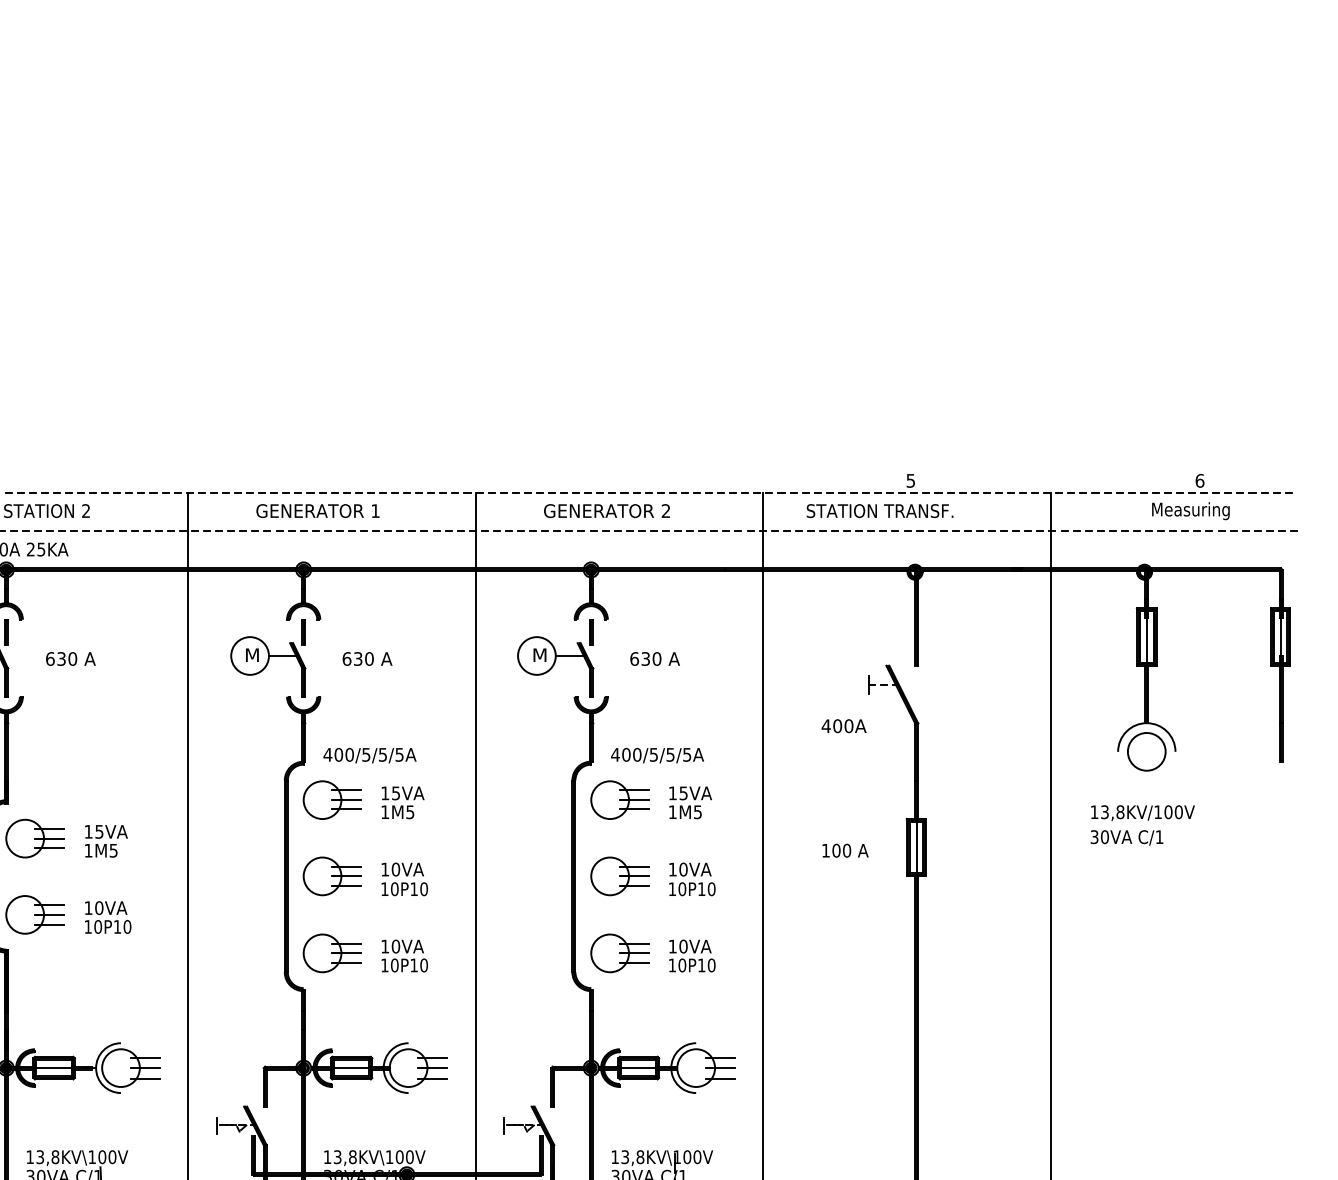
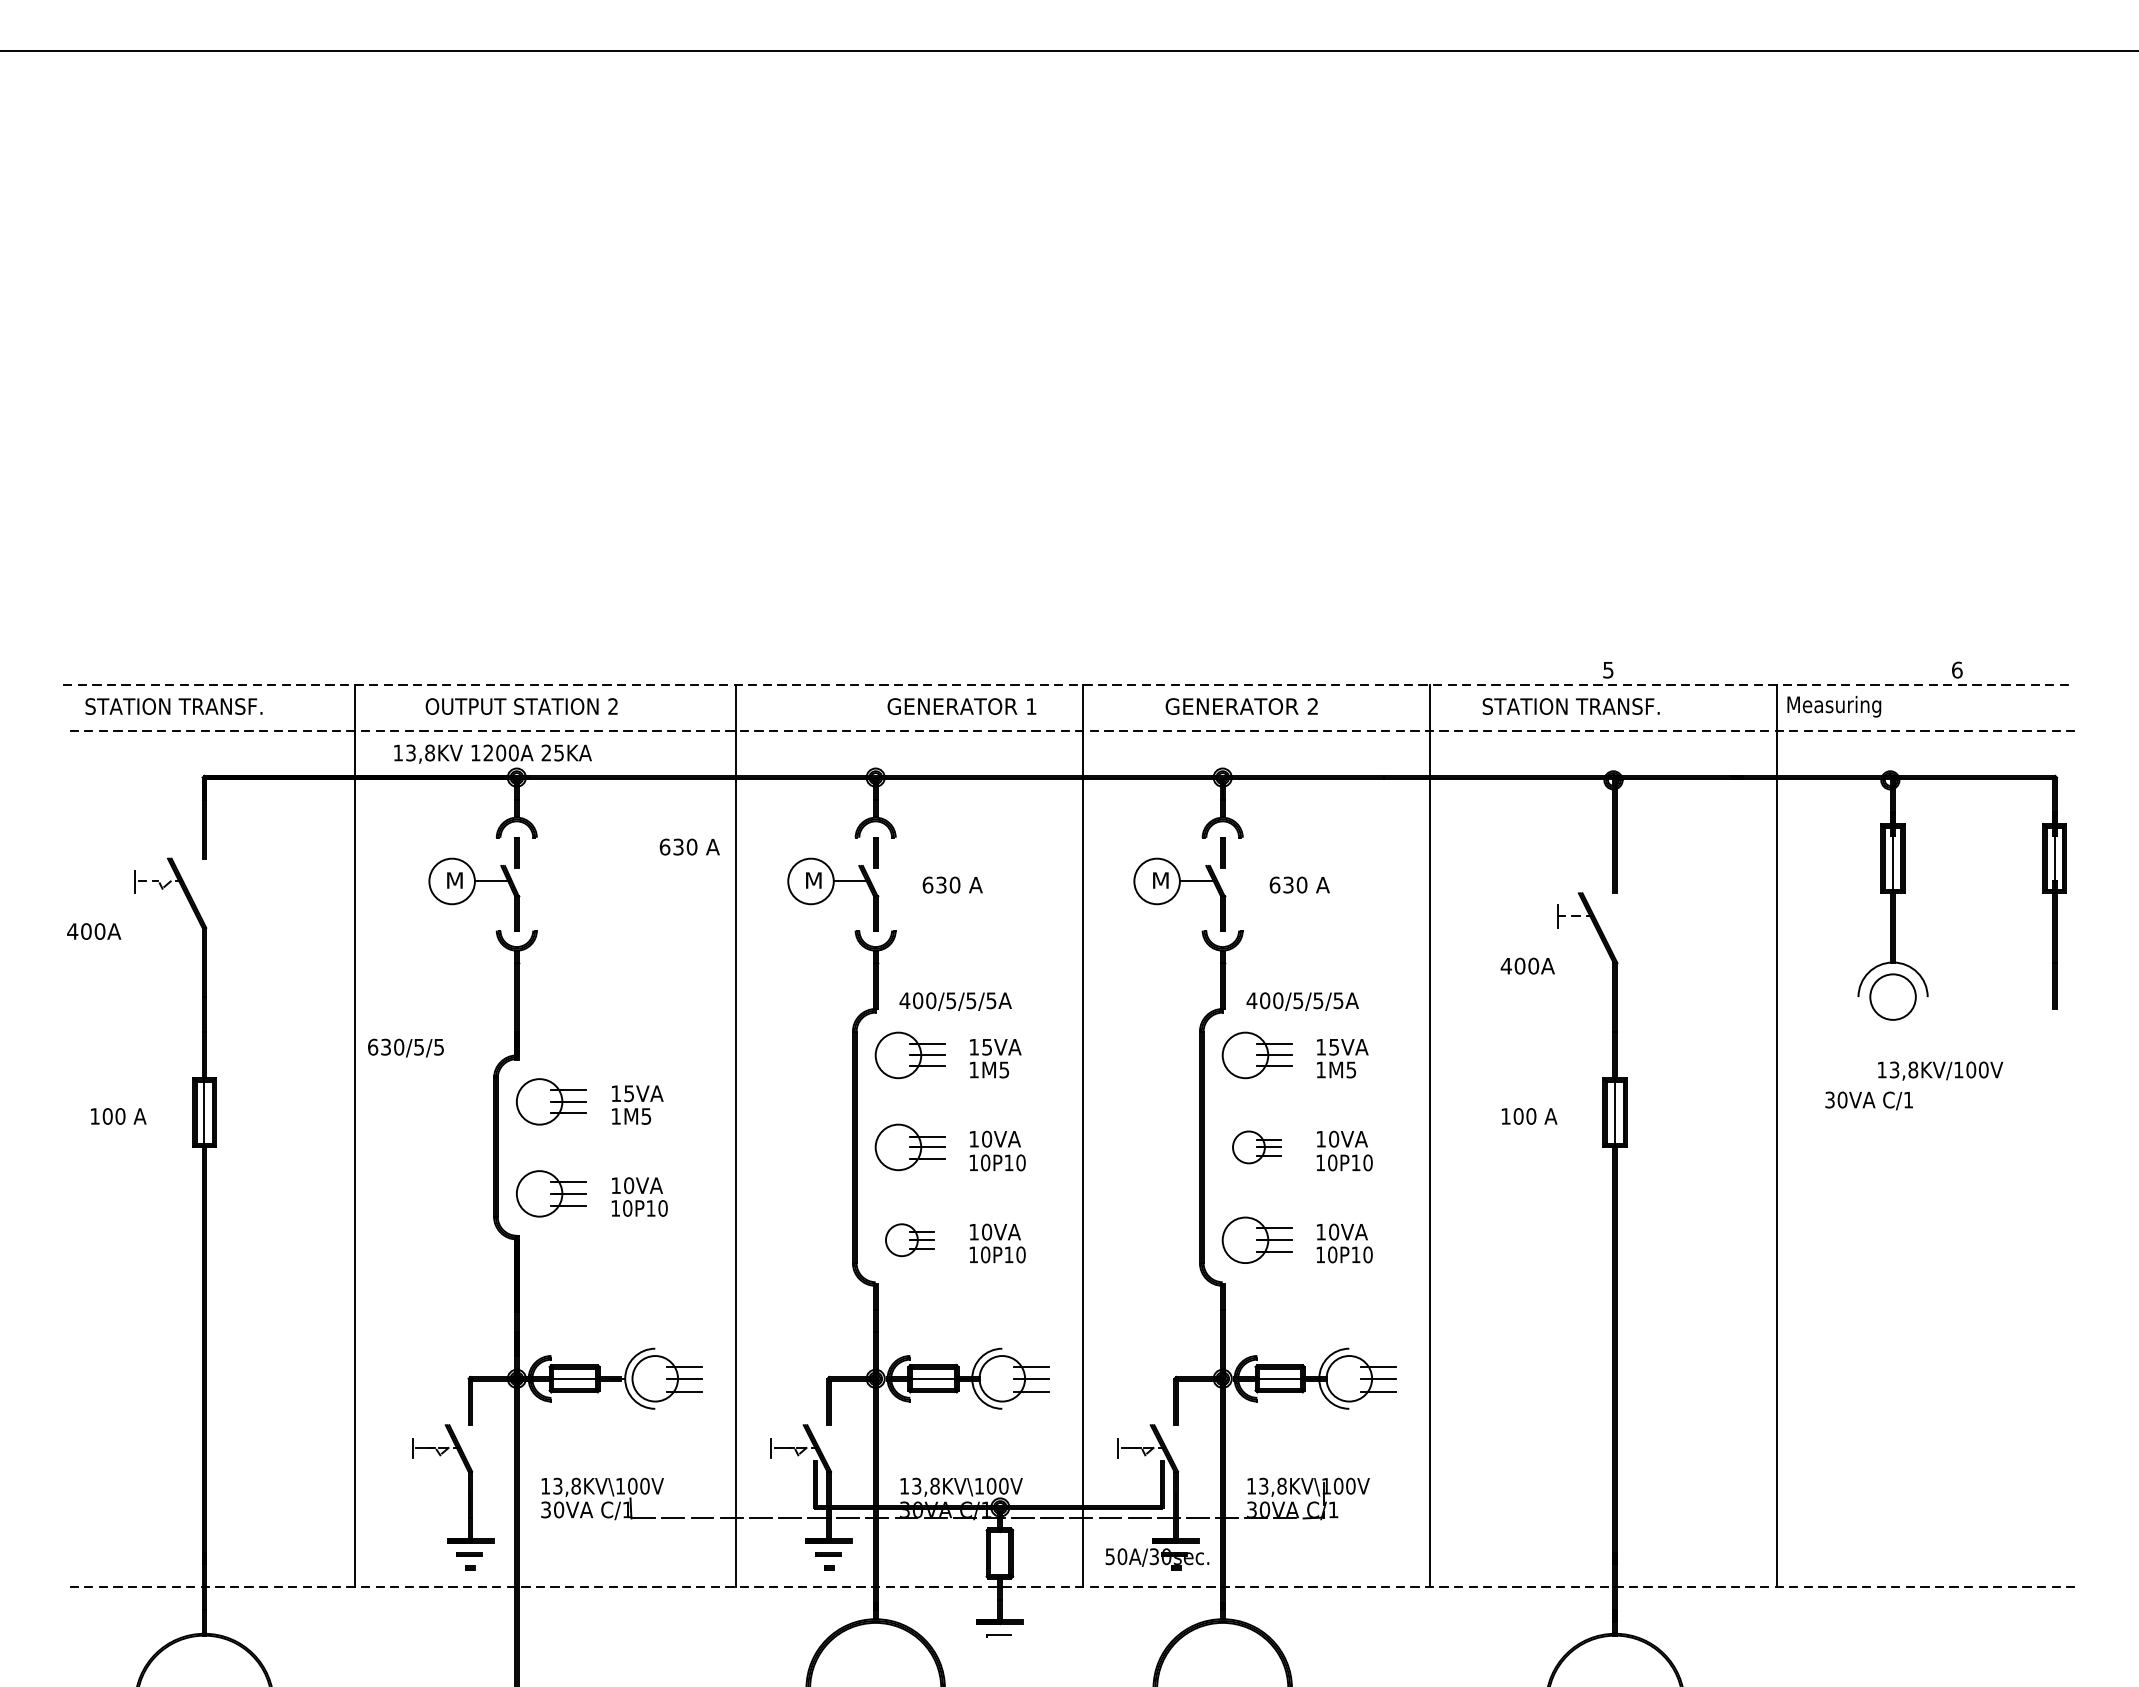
text: (317, 511) -> (961, 706), moved
text: (1191, 511) -> (1834, 706), moved
text: (70, 658) -> (689, 846), moved
text: (1142, 812) -> (1940, 1070), moved
part: (619, 876) -> (1256, 1147), size x0.7
part: (331, 952) -> (909, 1239), size x0.7

